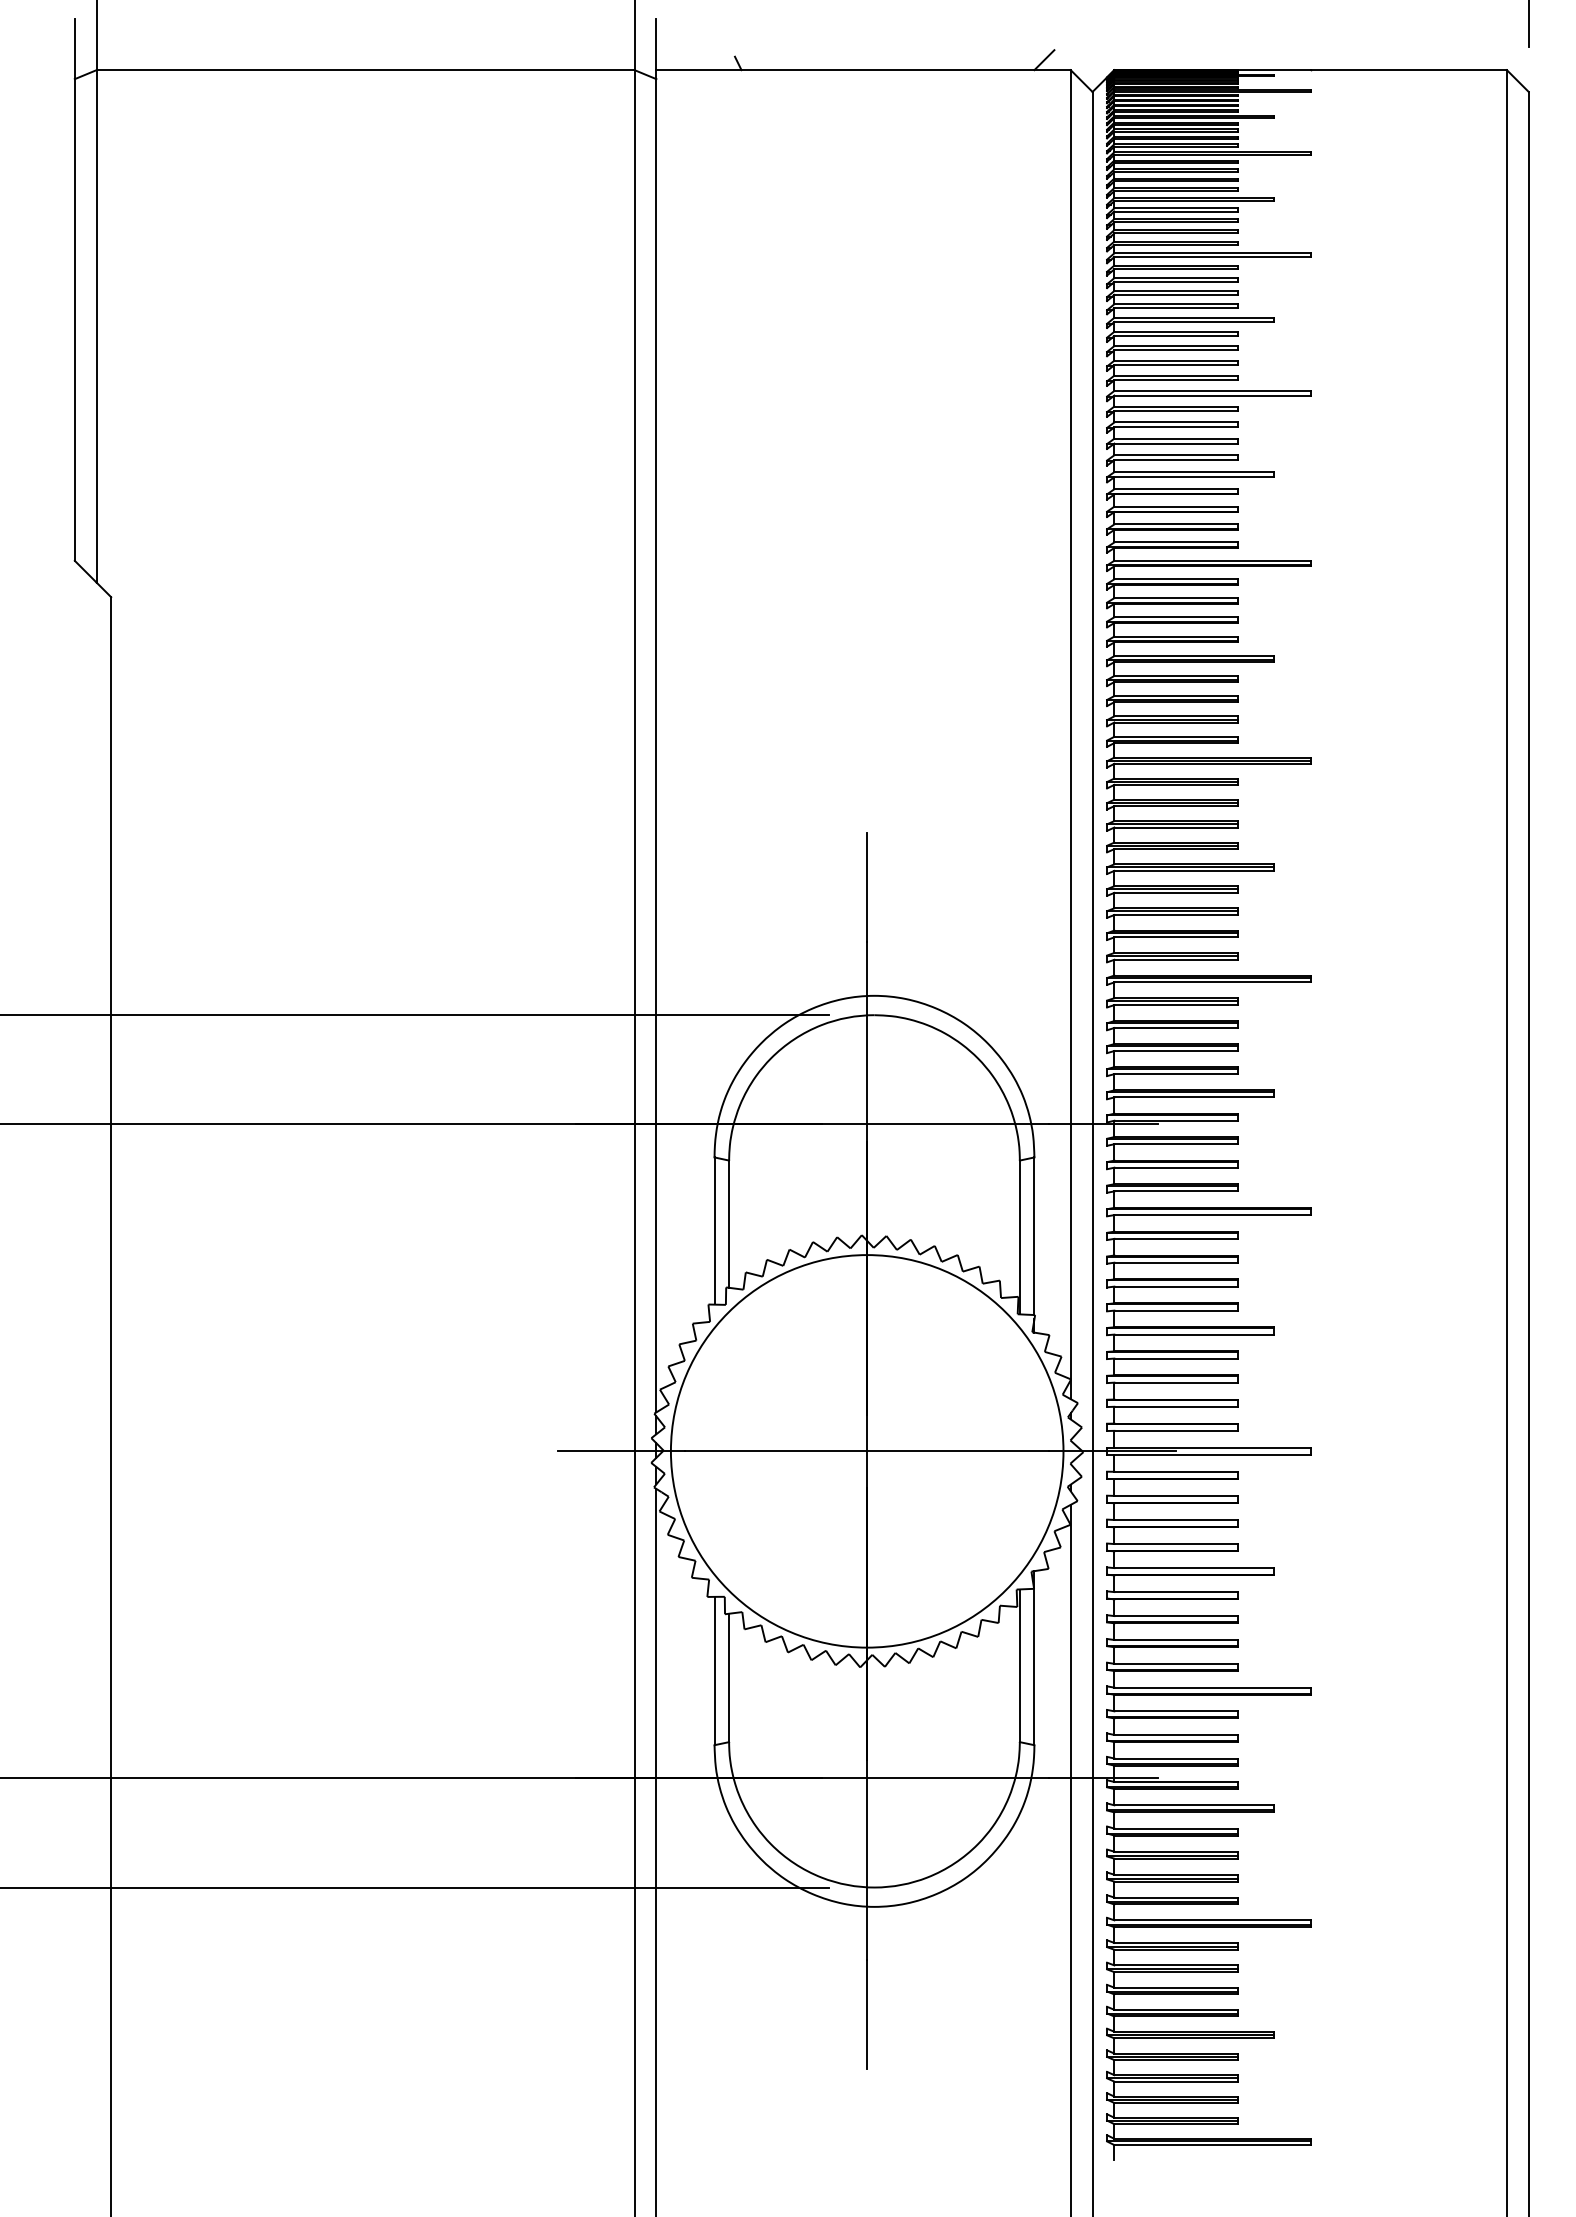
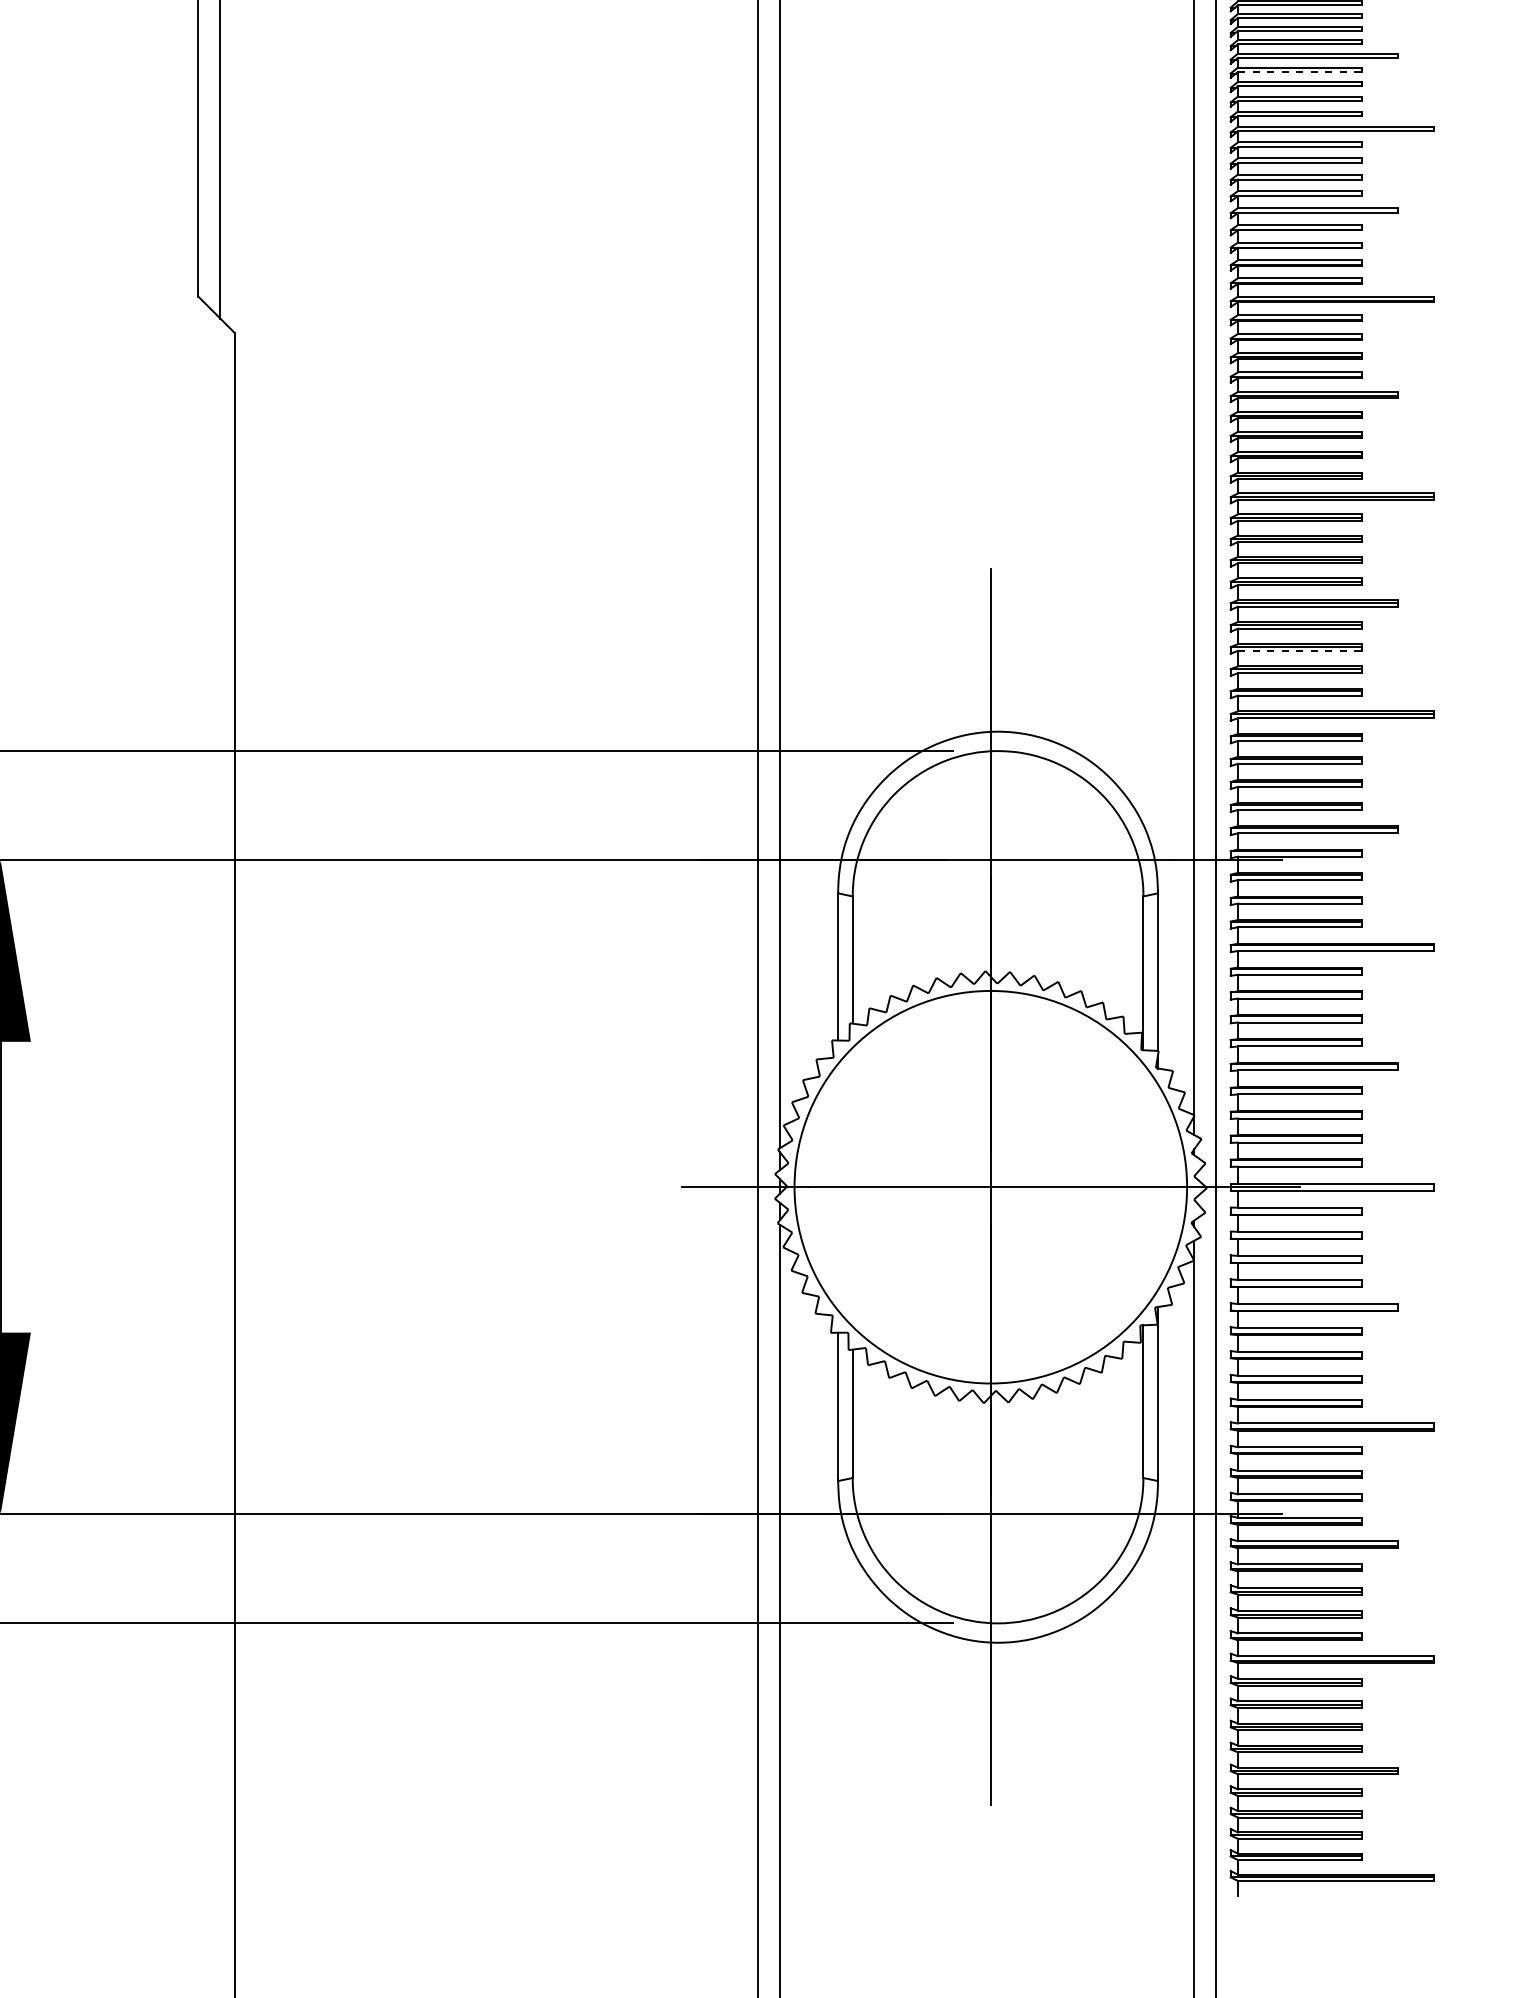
line: (1176, 336) -> (1300, 72), solid -> dashed
line: (1176, 915) -> (1300, 651), solid -> dashed

